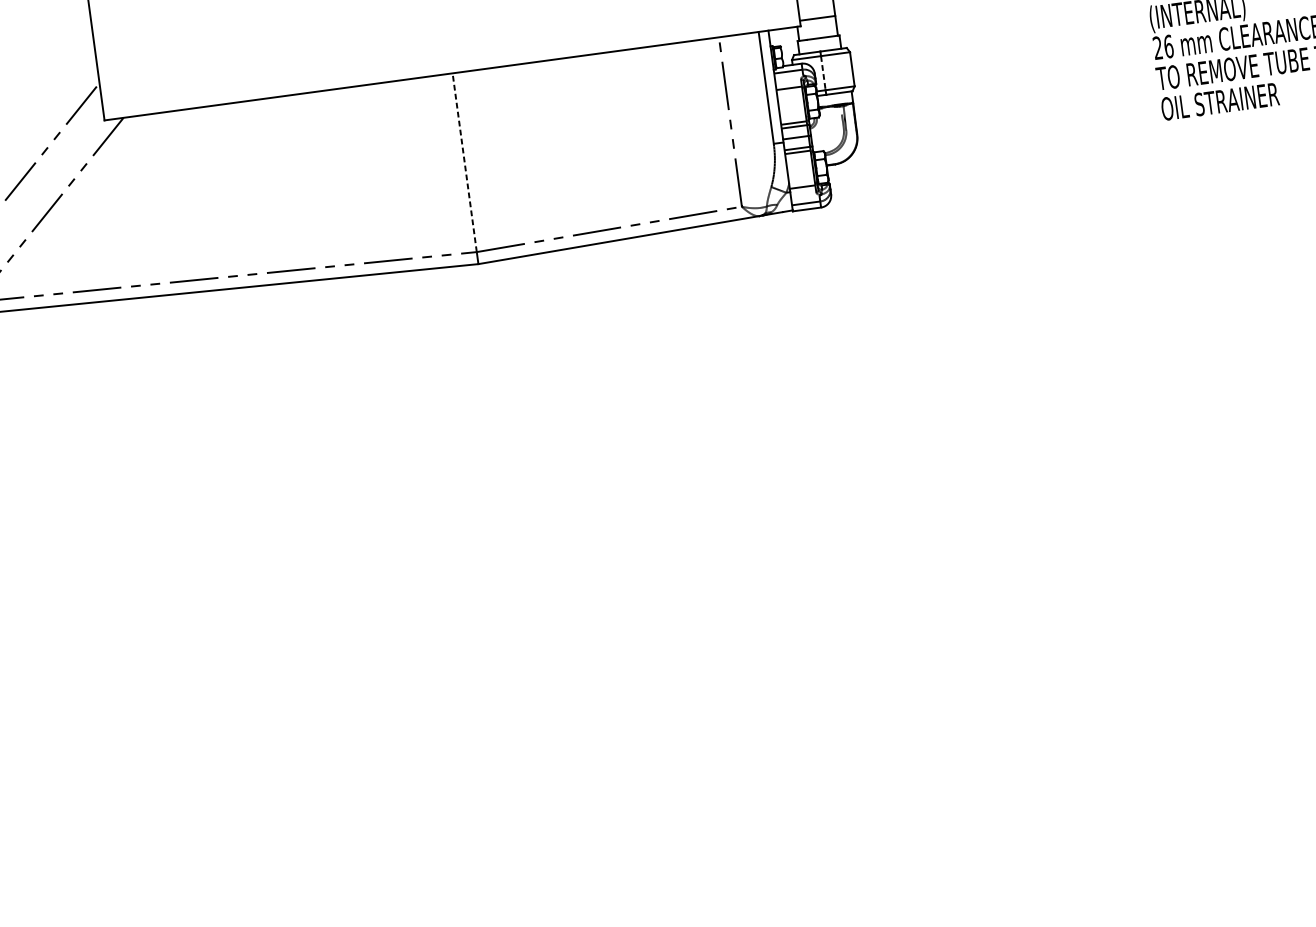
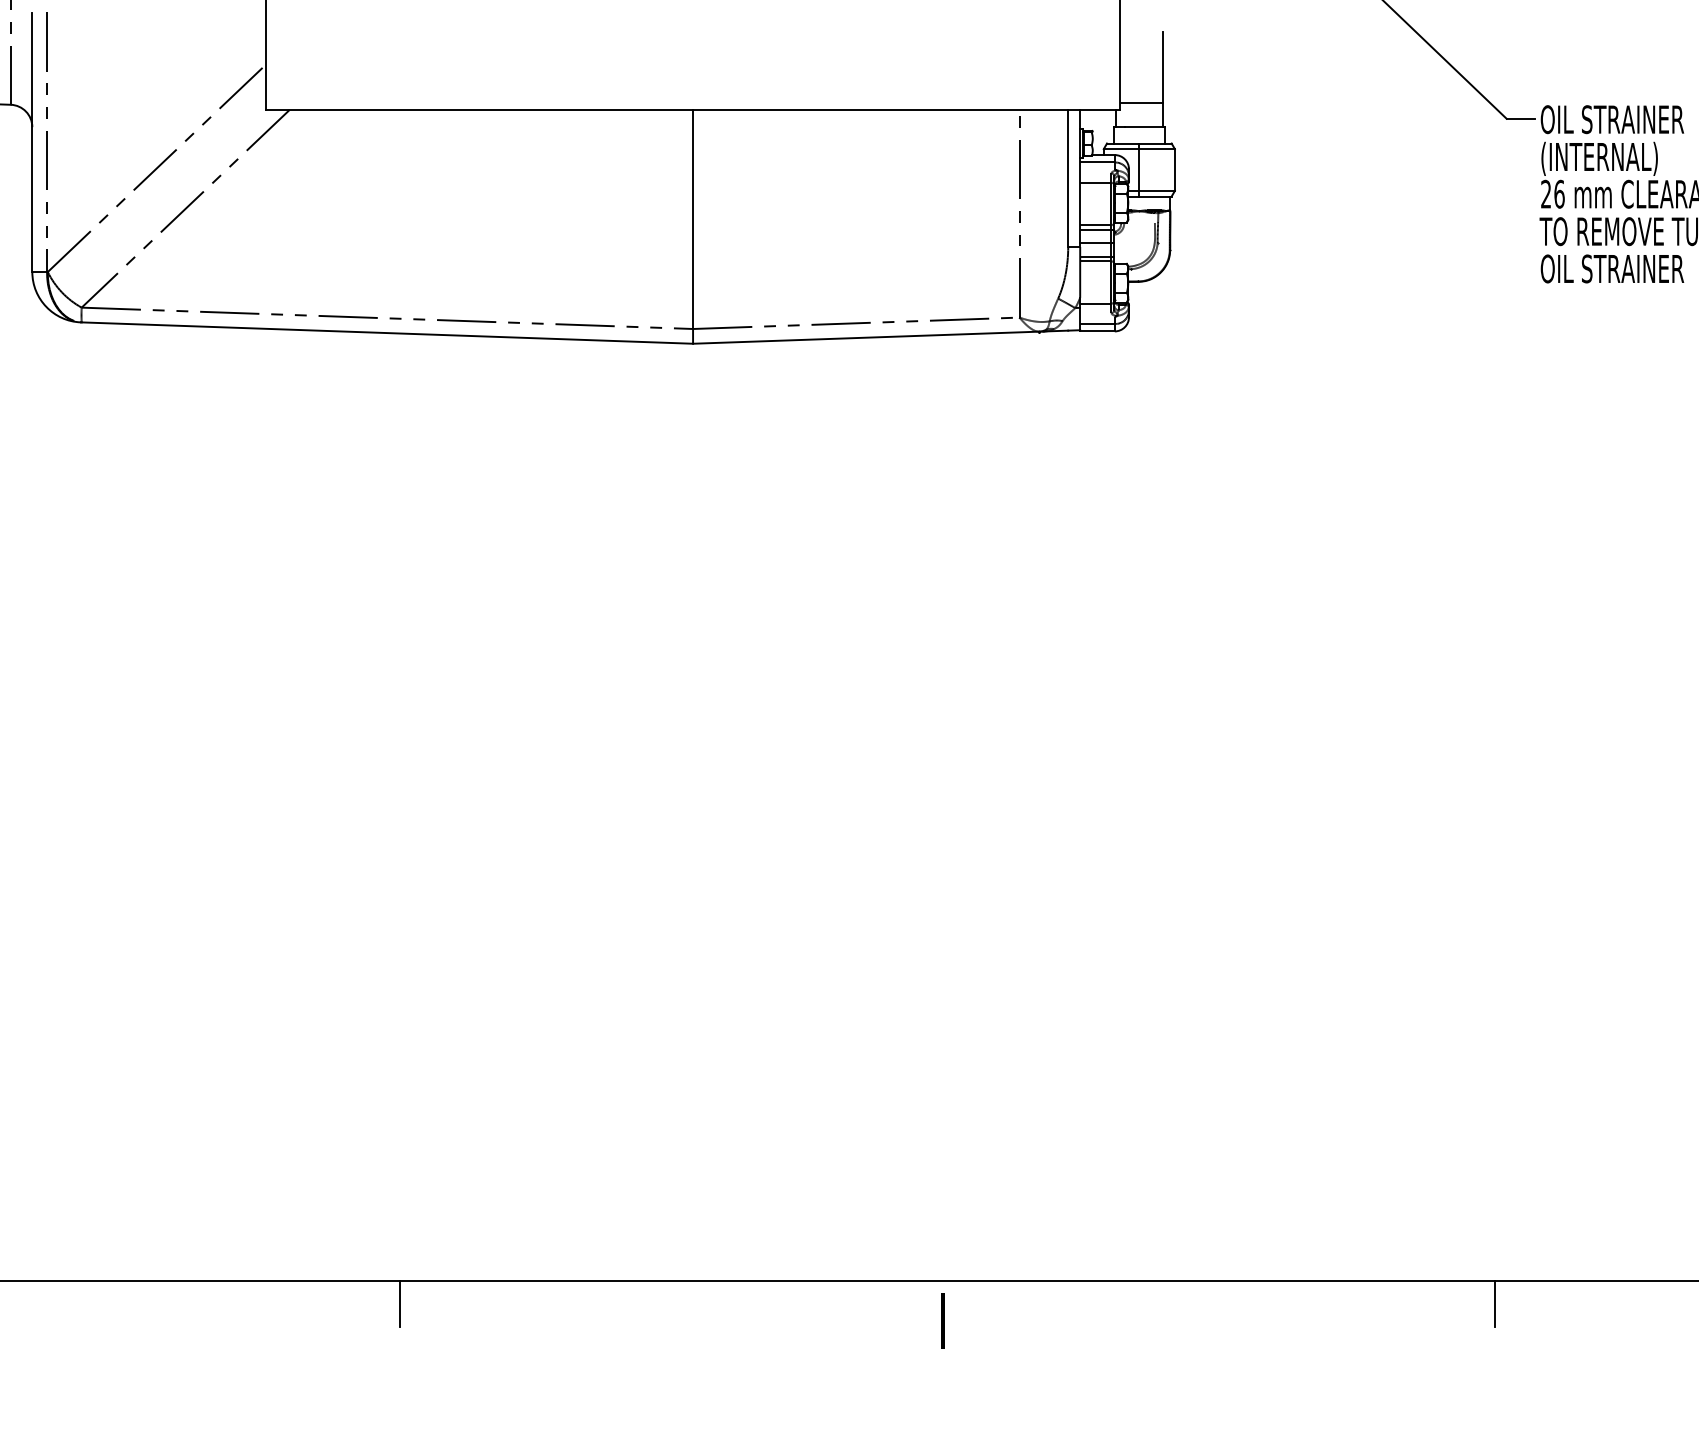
line: (823, 73) -> (1139, 170), dashed -> solid
line: (465, 162) -> (693, 219), dashed -> solid

